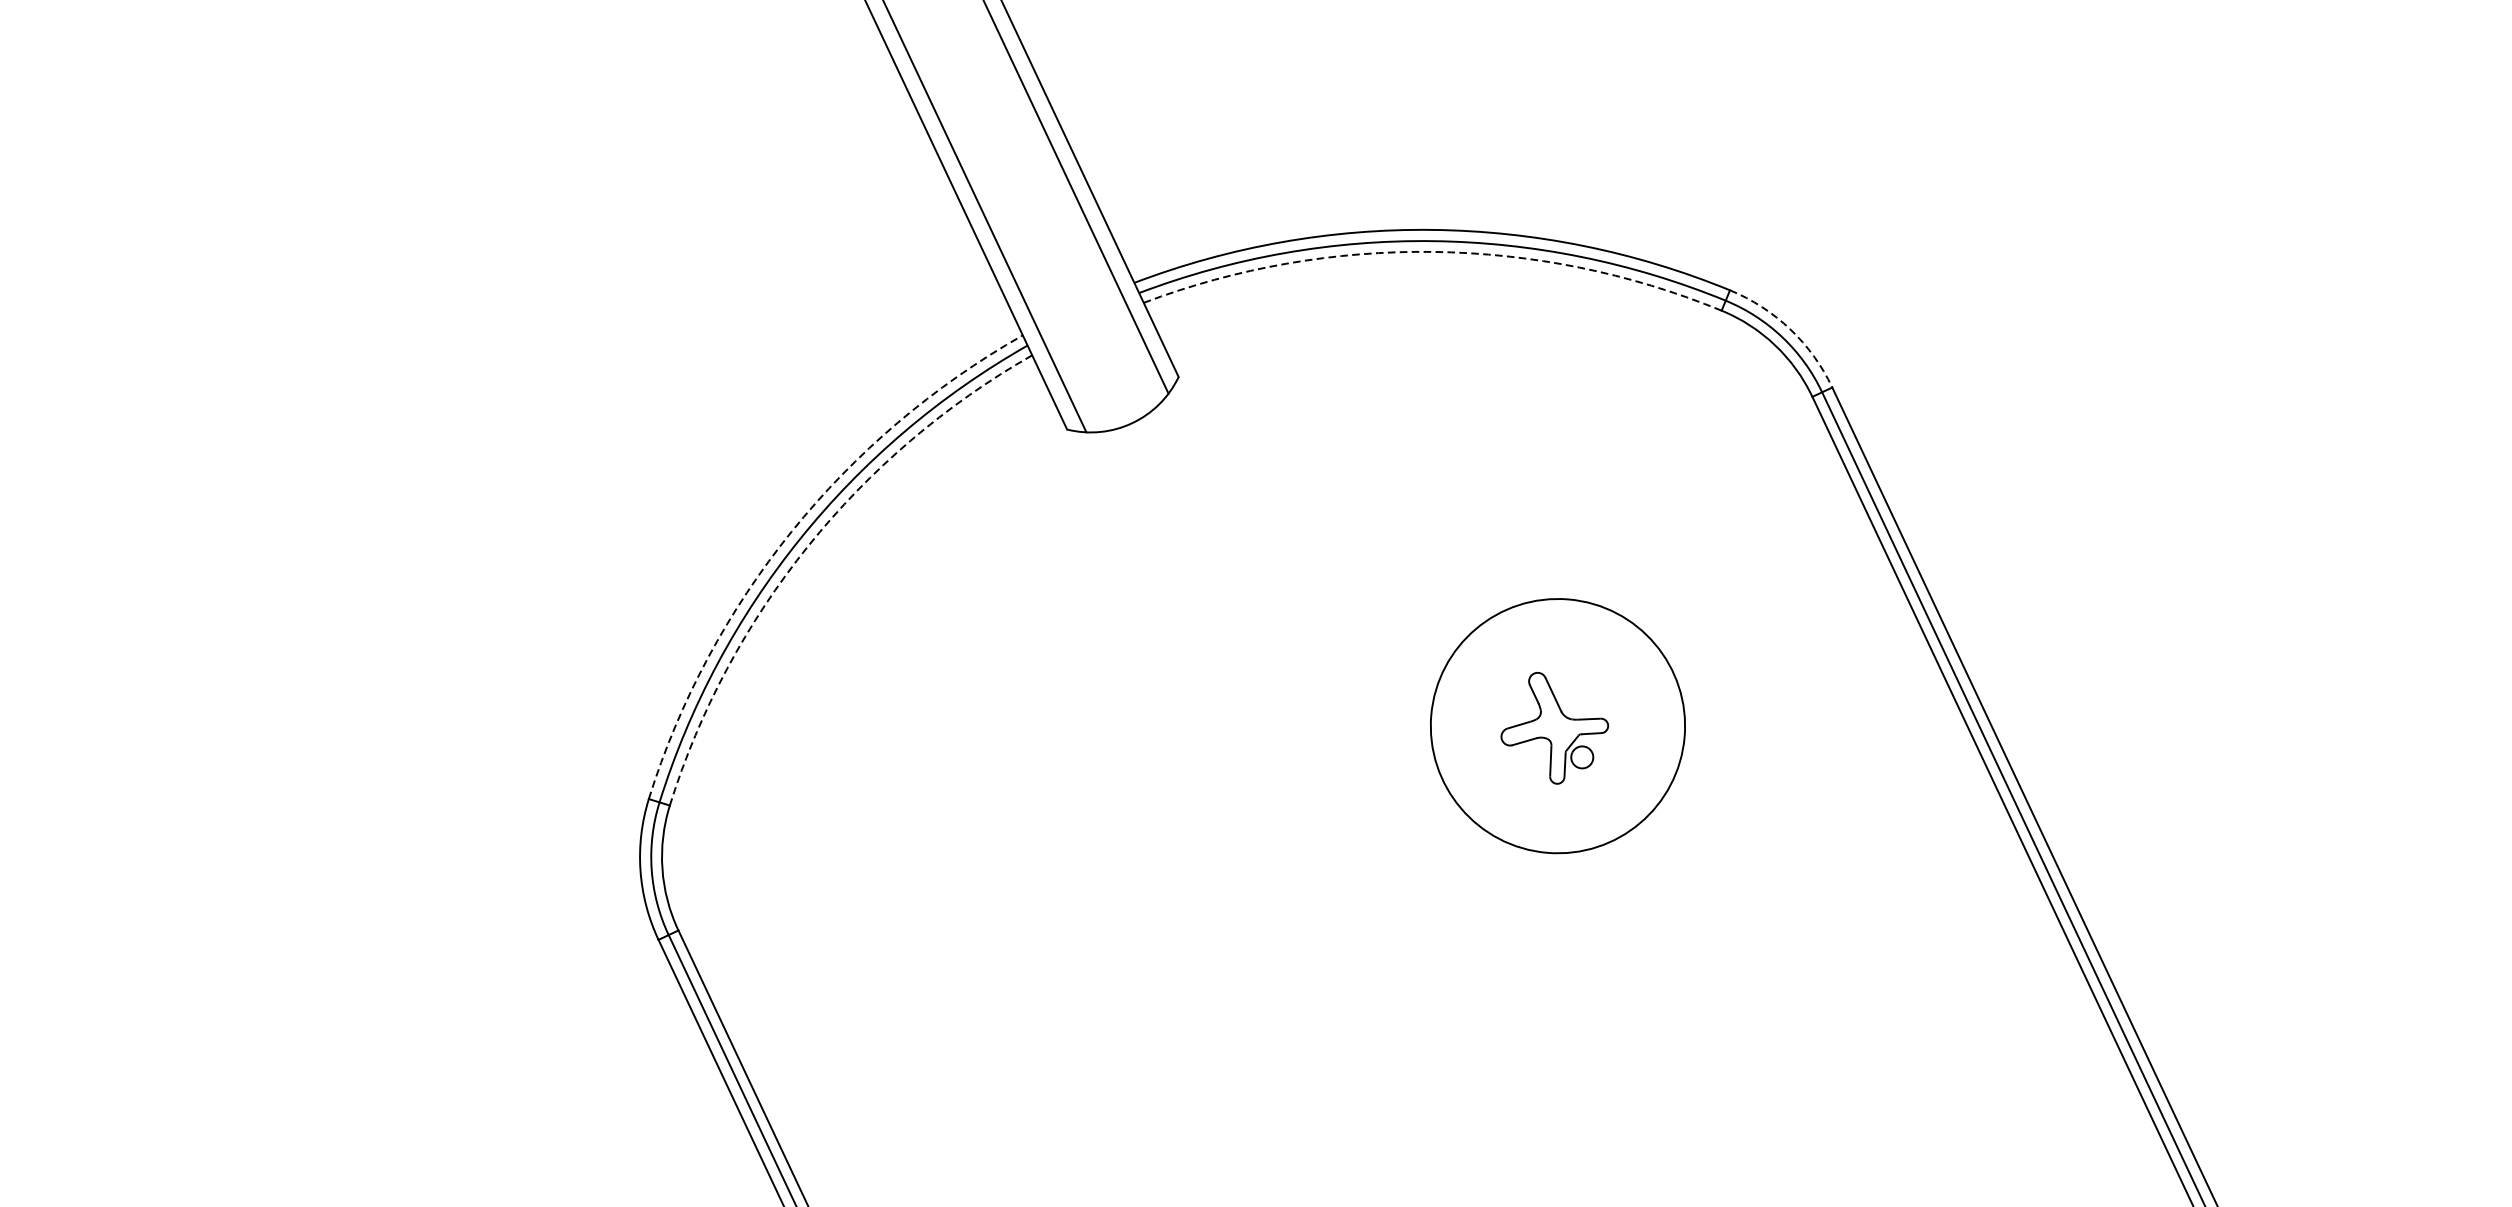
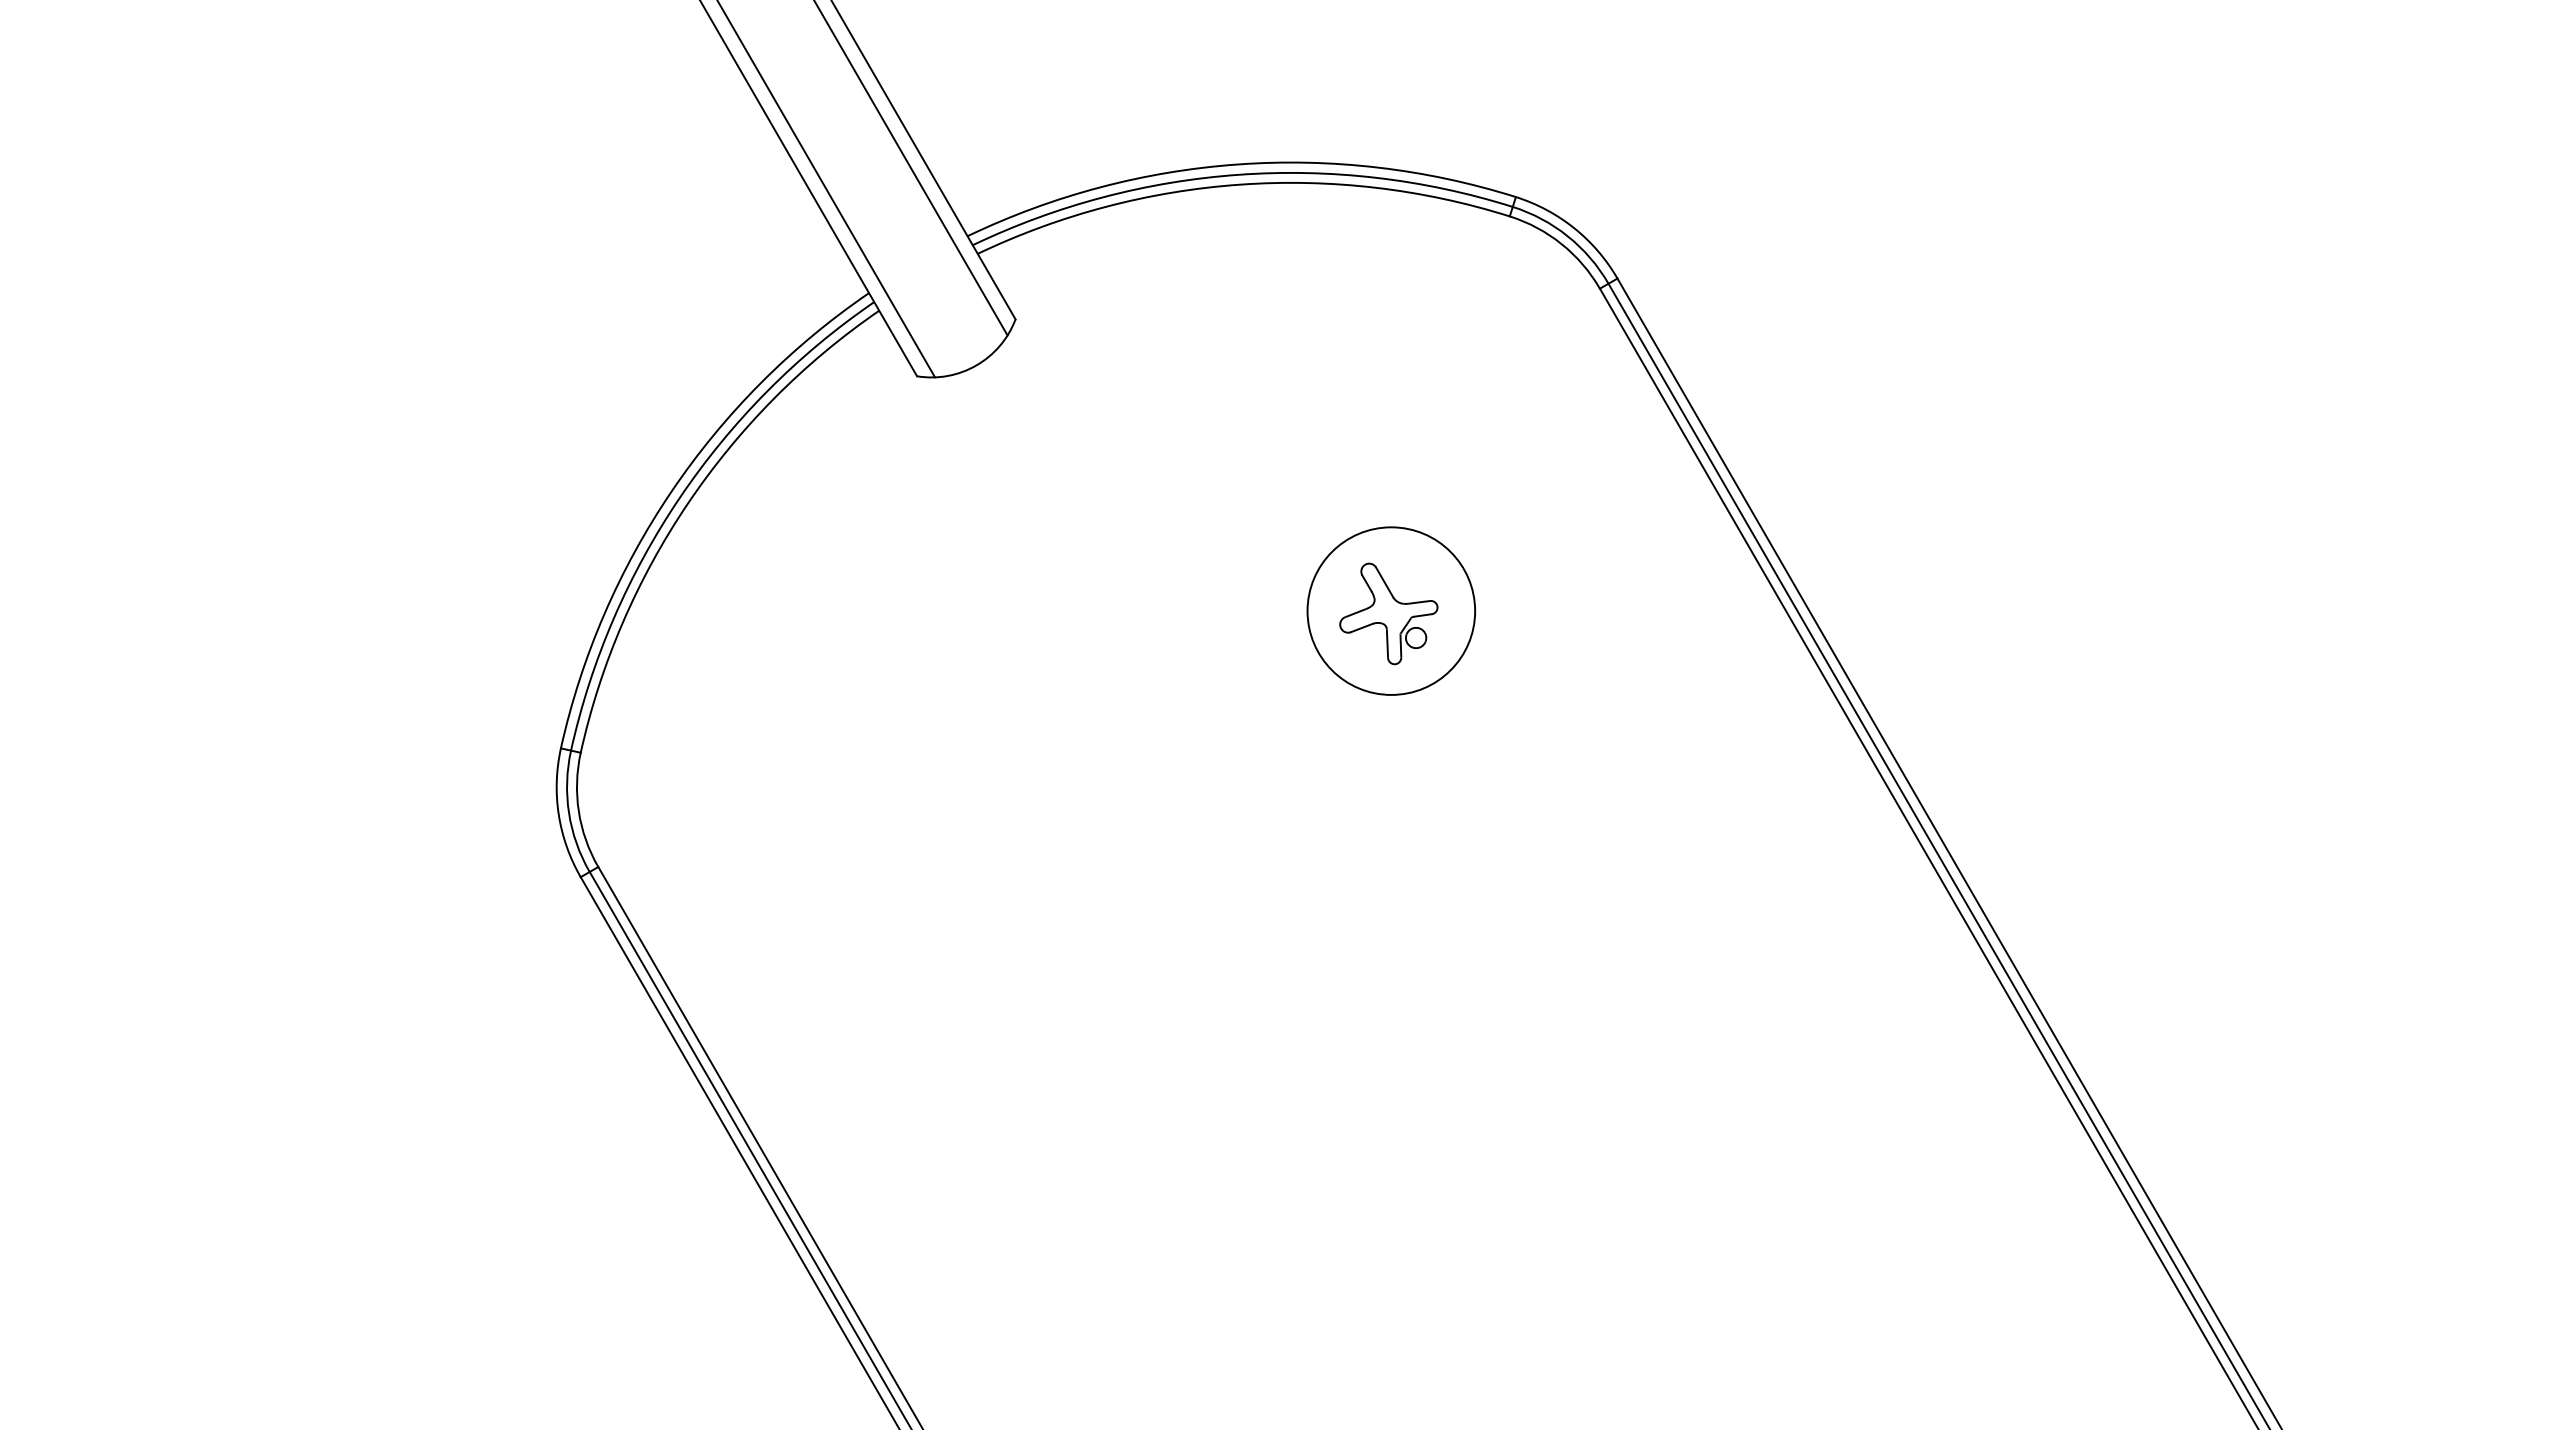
arc: (1433, 251) -> (1240, 184), dashed -> solid
arc: (1790, 329) -> (1574, 228), dashed -> solid
arc: (791, 531) -> (671, 491), dashed -> solid
arc: (808, 546) -> (688, 503), dashed -> solid
circle: (1558, 725) -> (1391, 610), size x0.71

